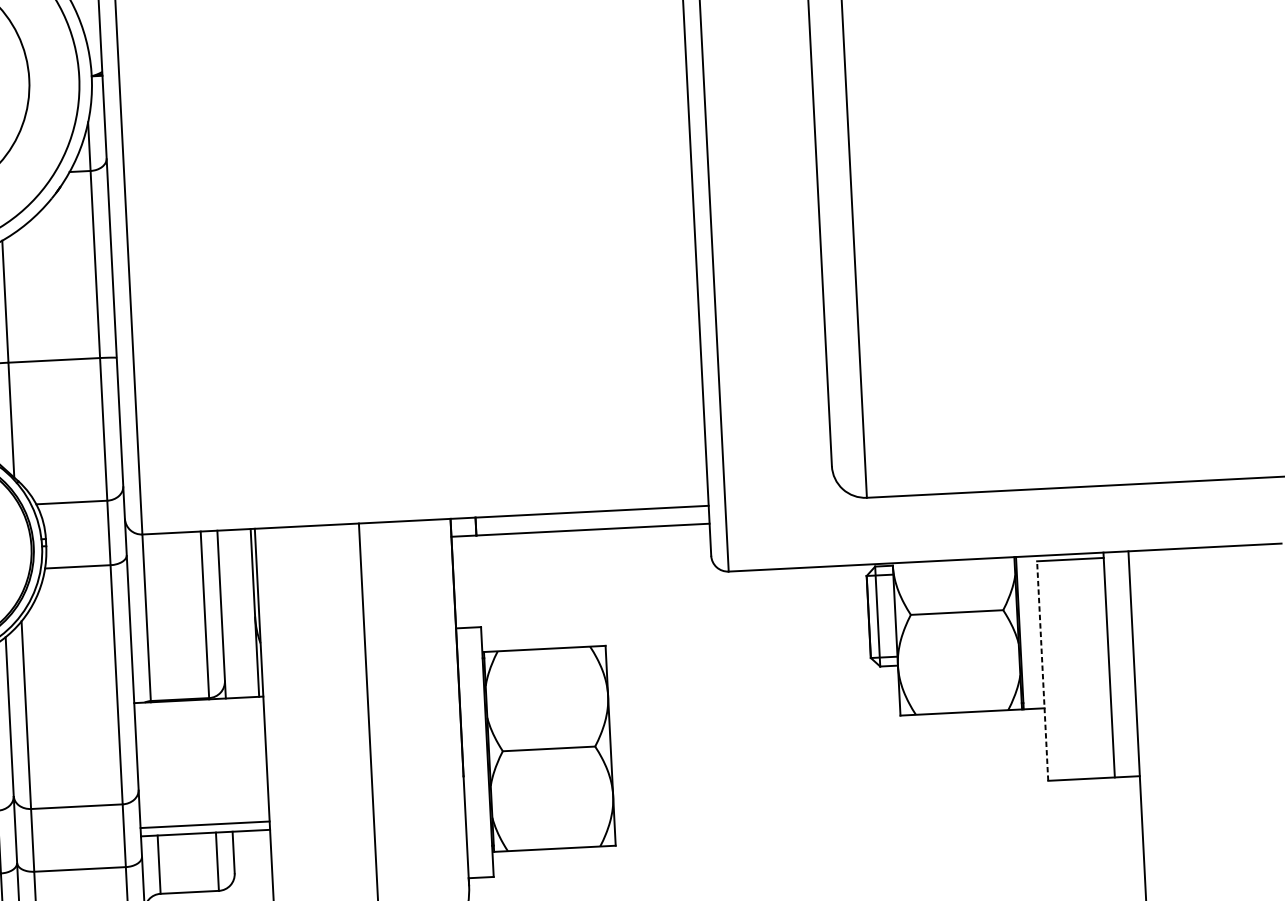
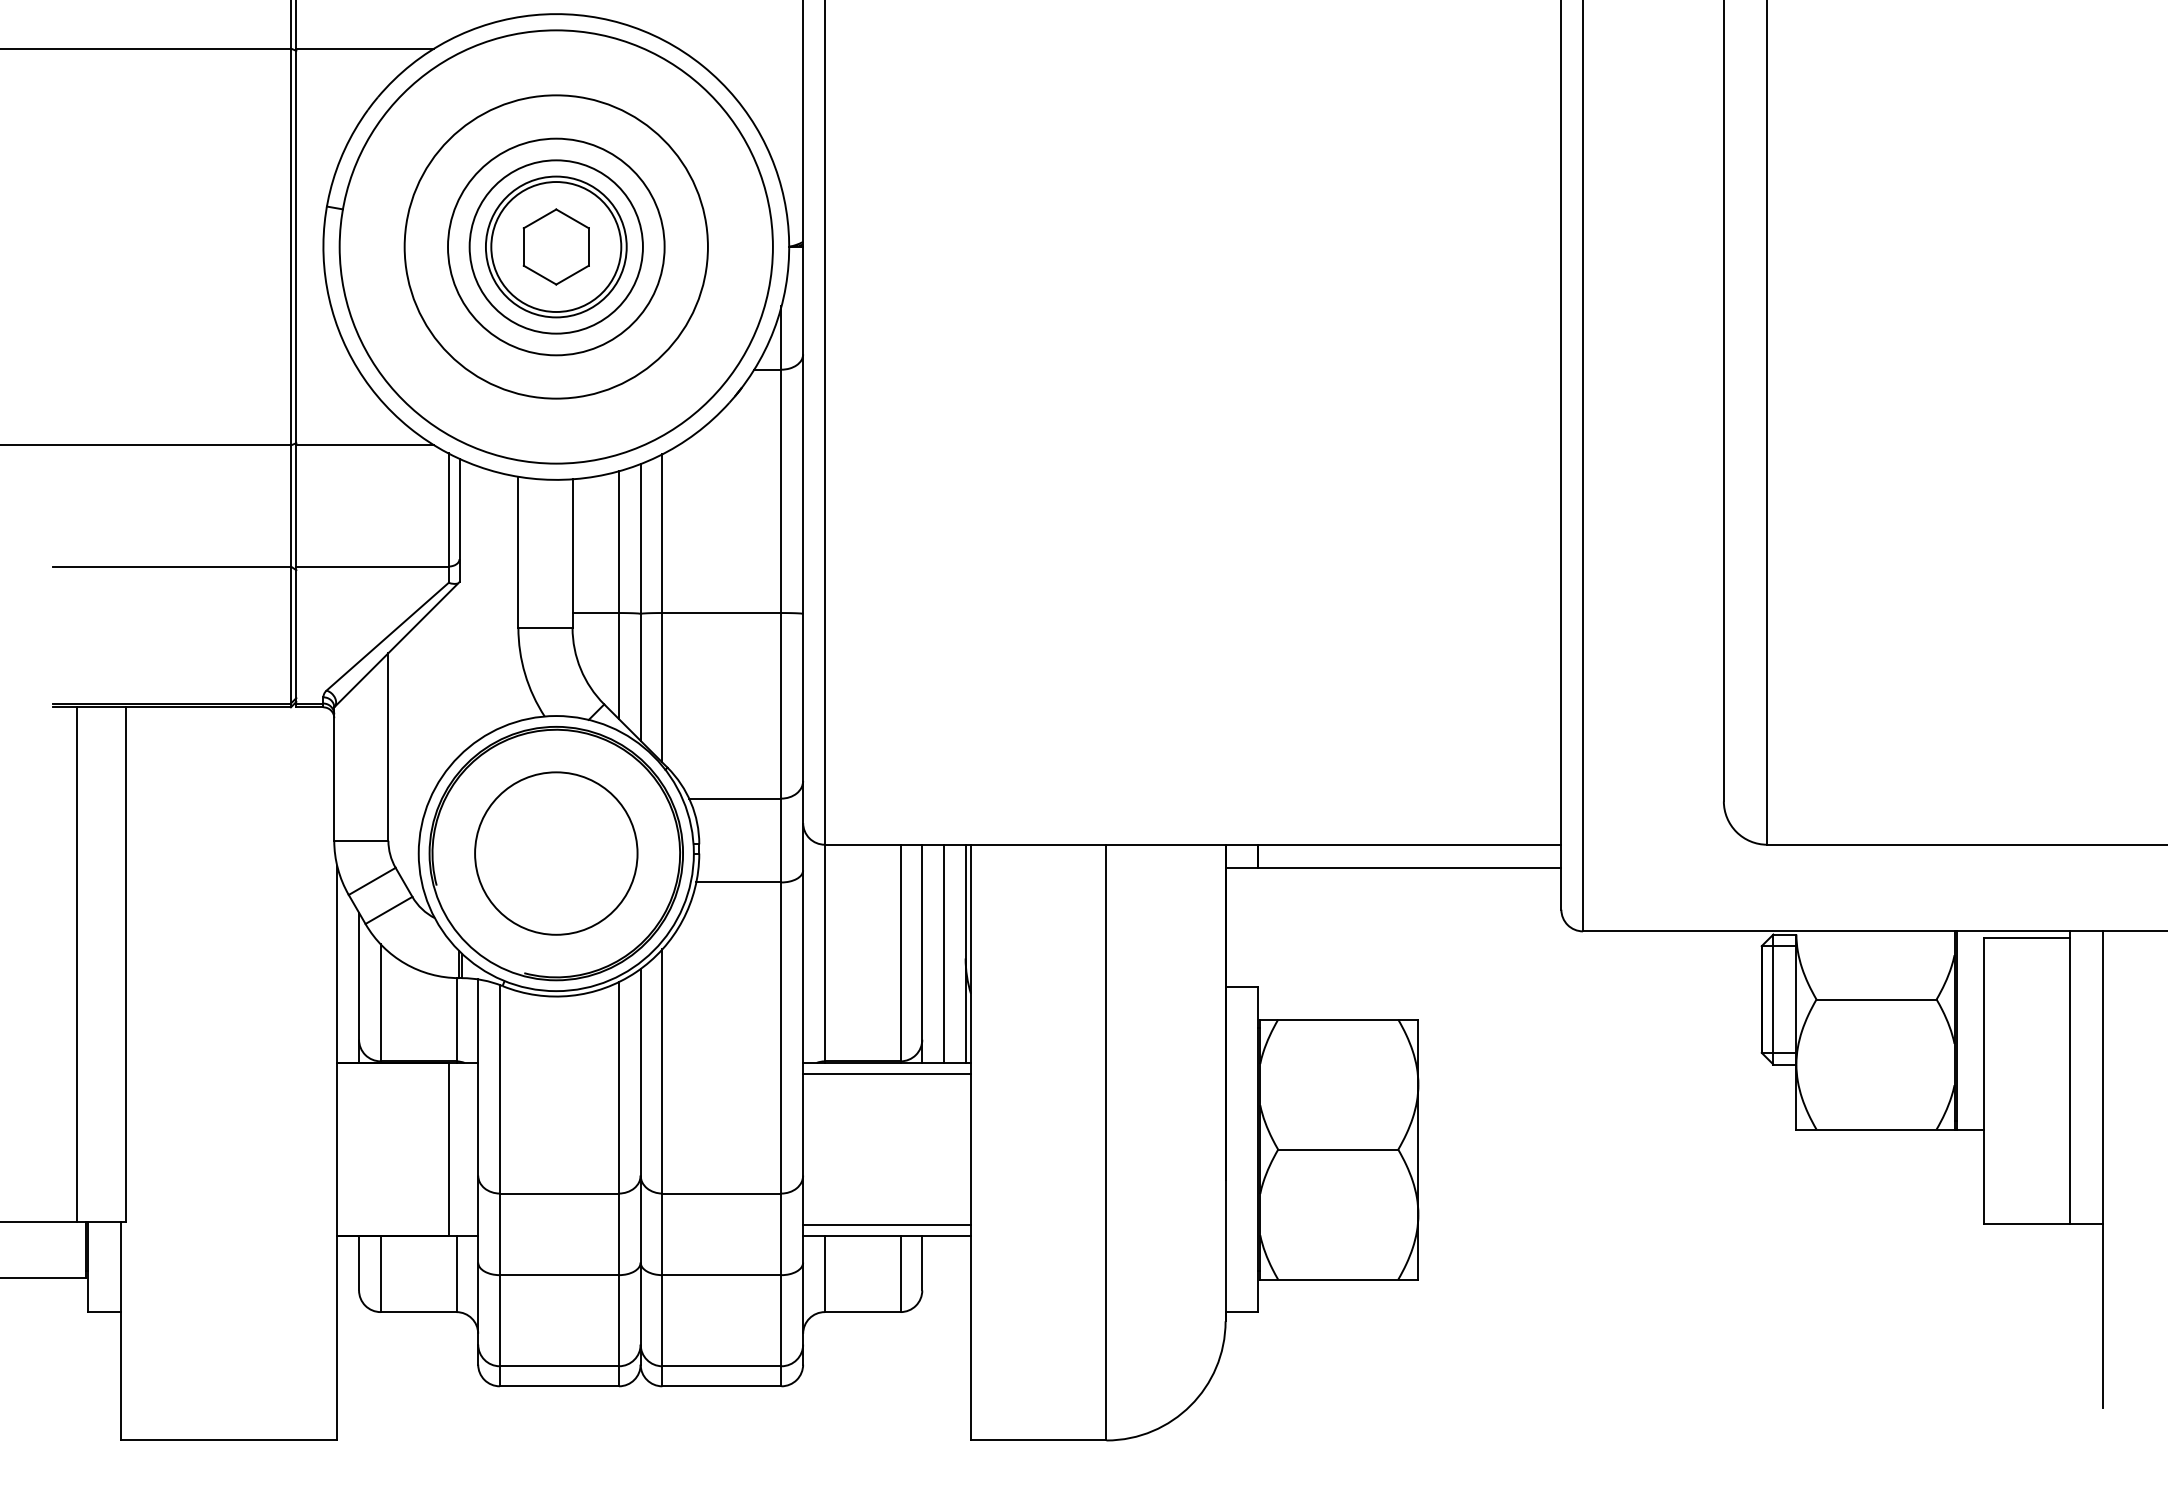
line: (237, 613) -> (943, 953), added
line: (1042, 671) -> (1983, 1081), dashed -> solid
line: (199, 707) -> (887, 1073), added

